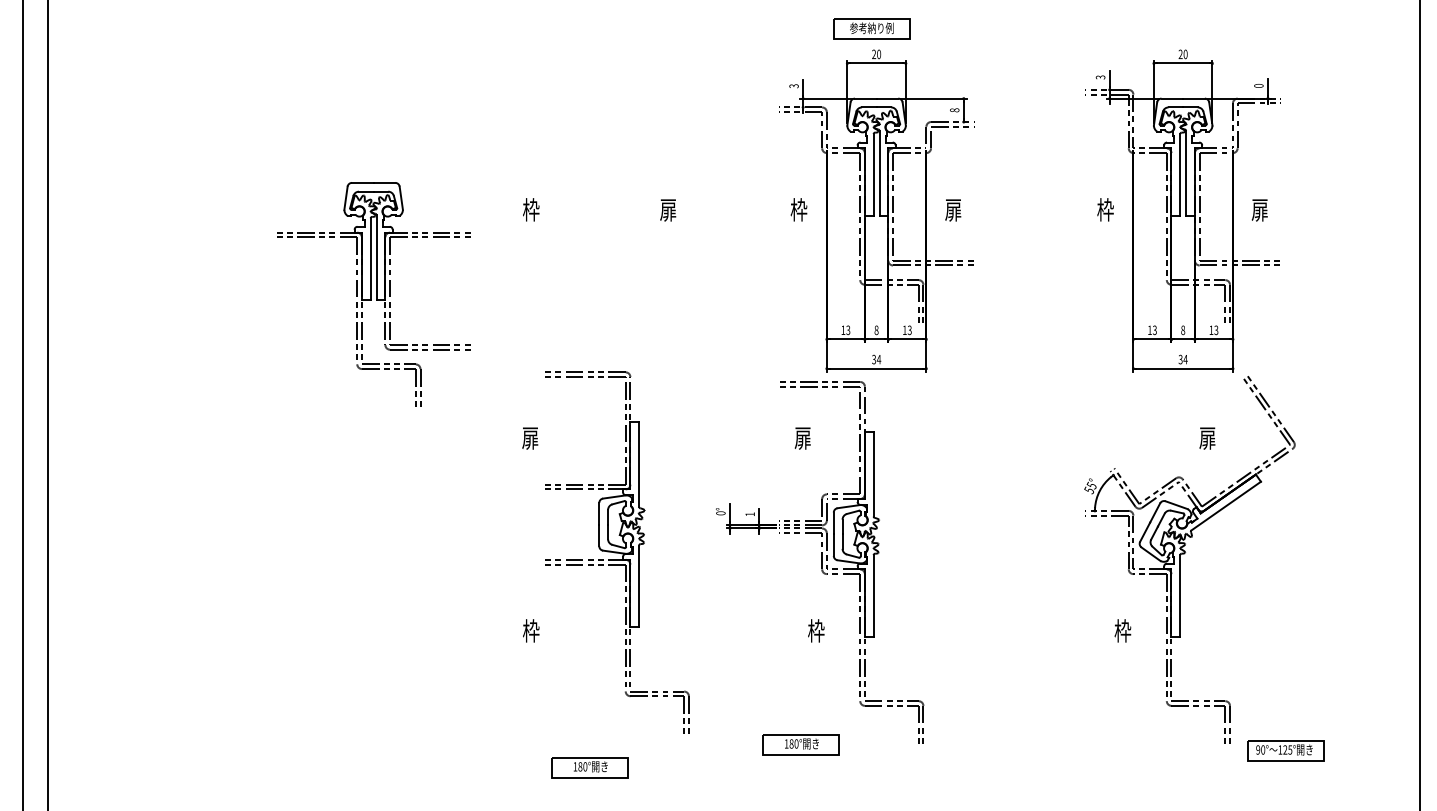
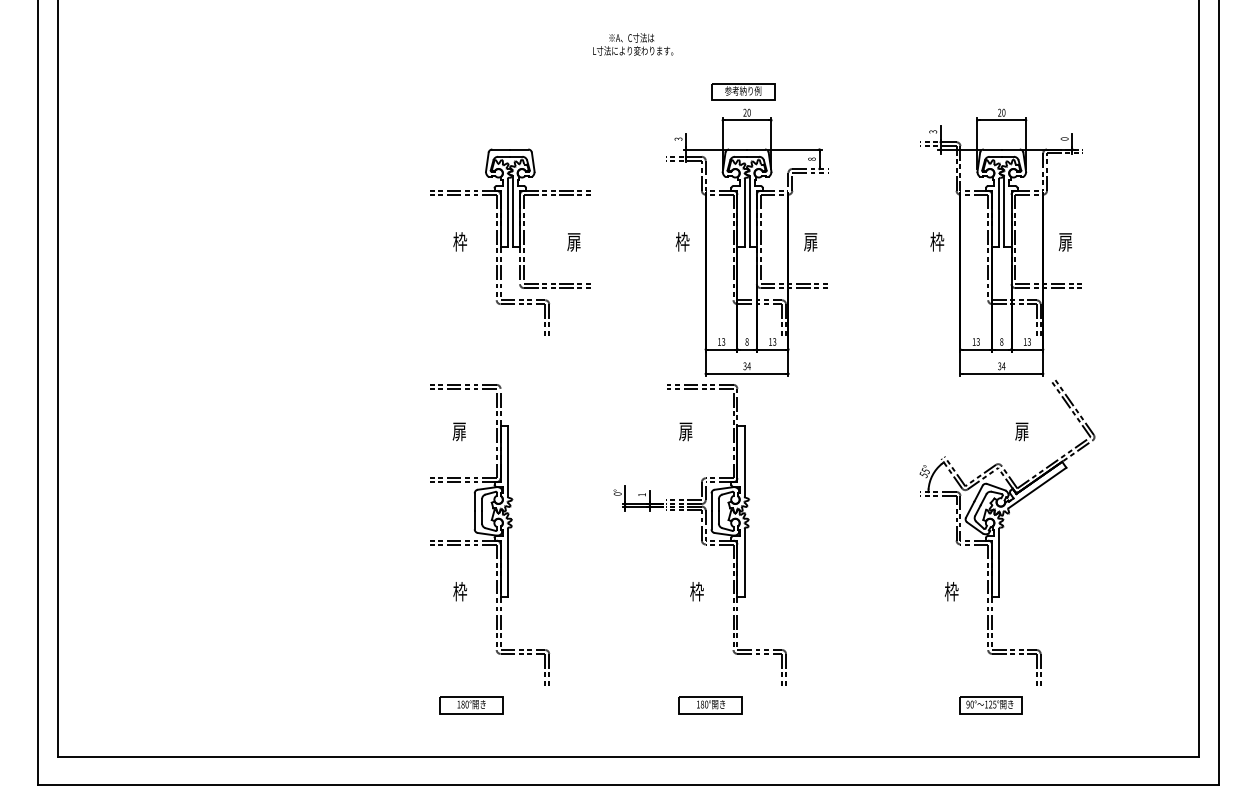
part: (373, 293) -> (510, 241), moved
part: (618, 552) -> (490, 534), moved
part: (801, 745) -> (710, 705), moved
part: (1285, 751) -> (990, 705), moved
part: (590, 767) -> (471, 705), moved

